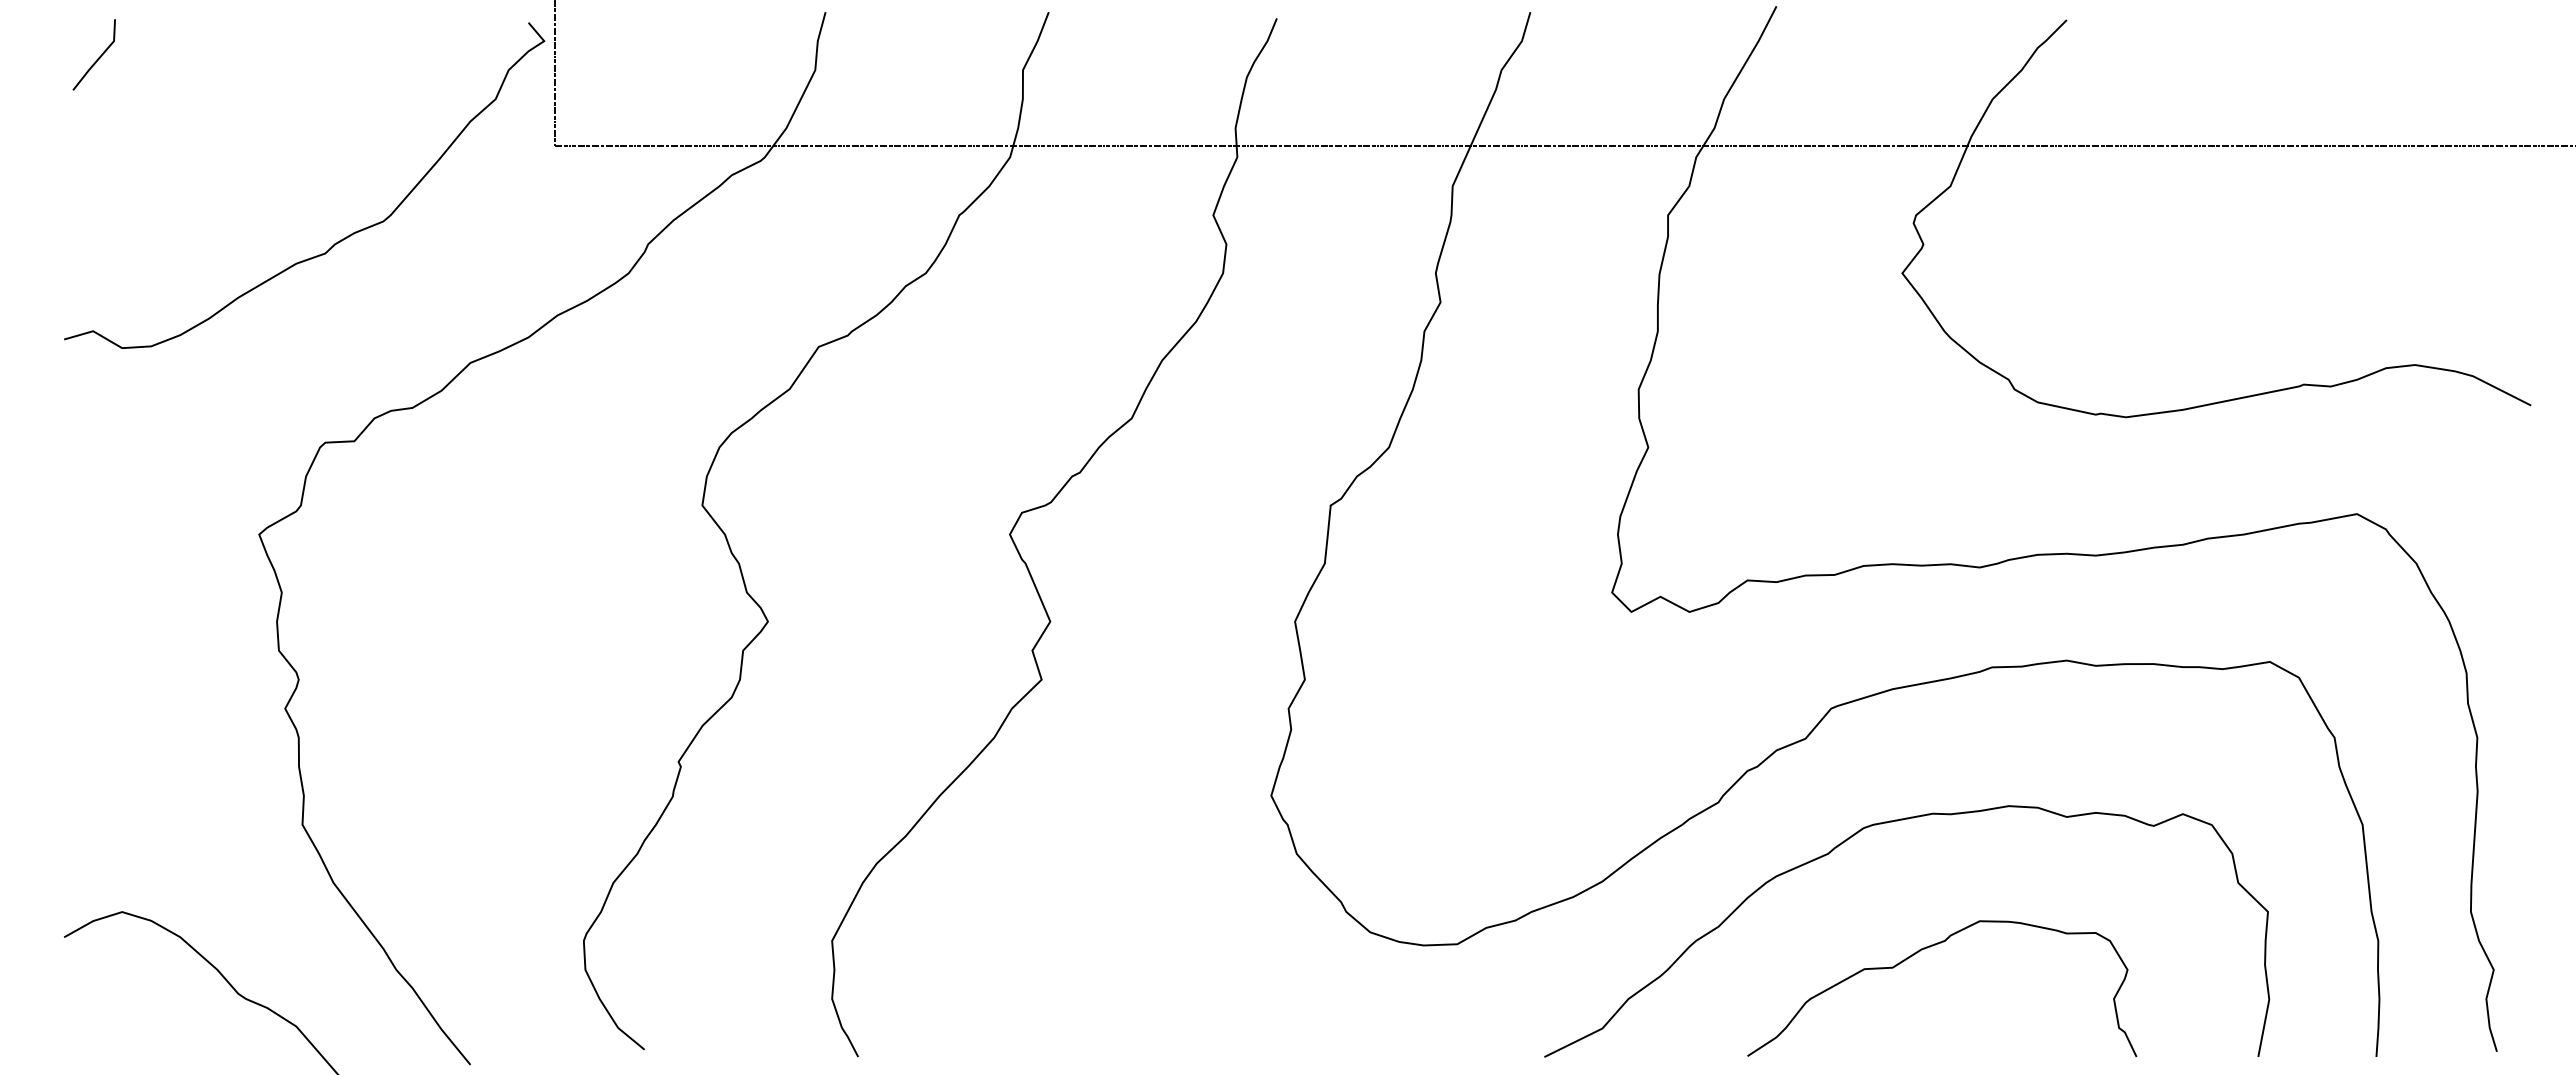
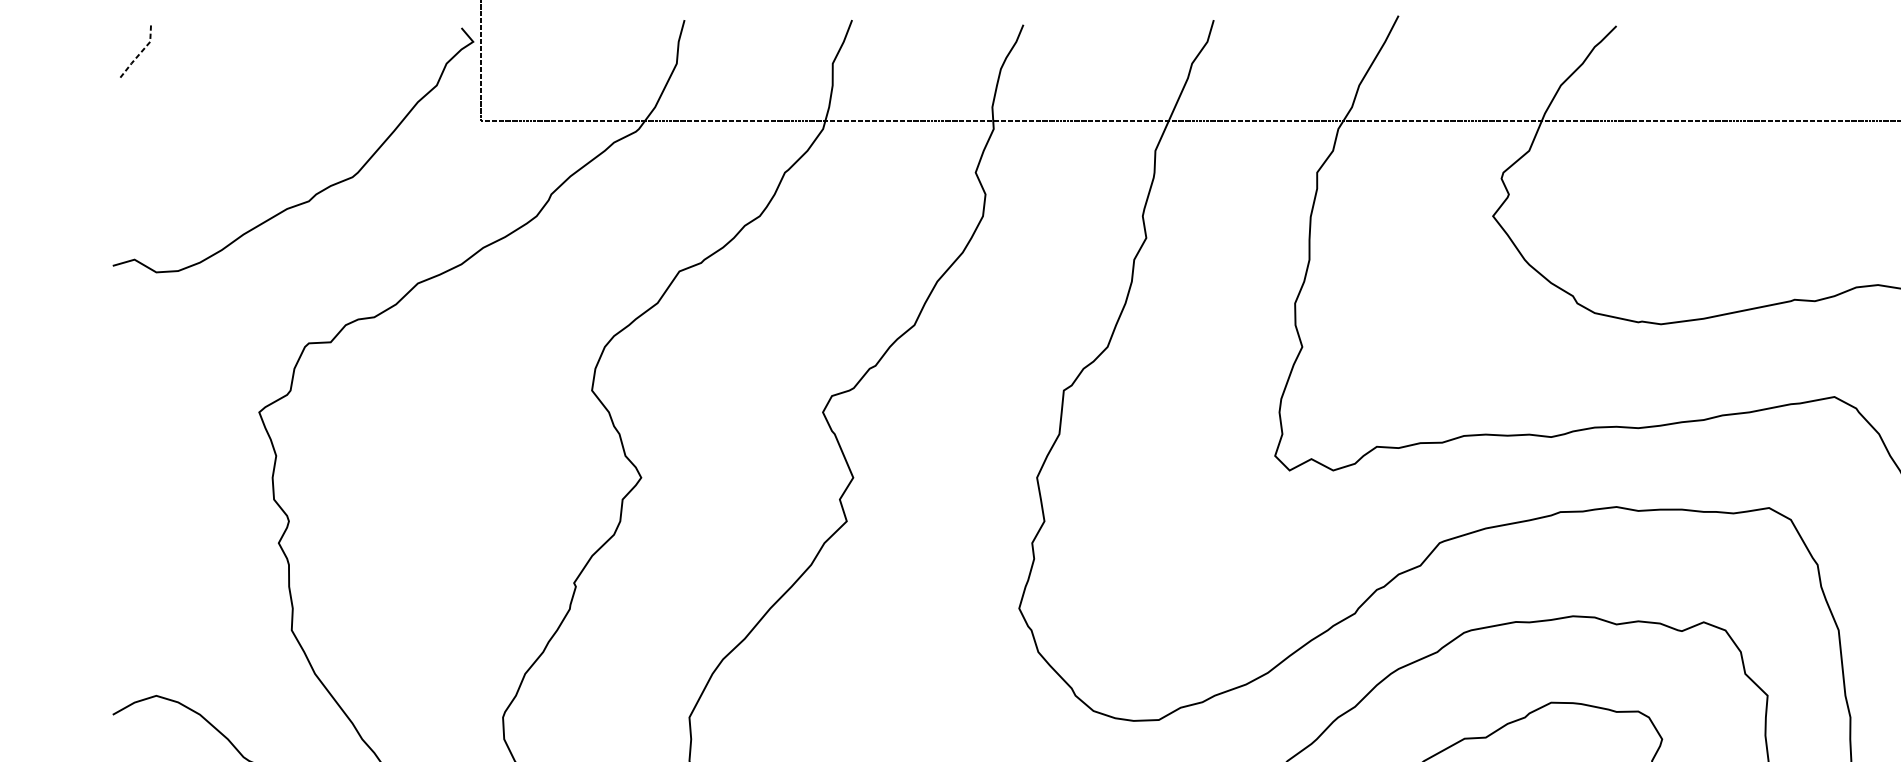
line: (99, 57) -> (139, 54), solid -> dashed

